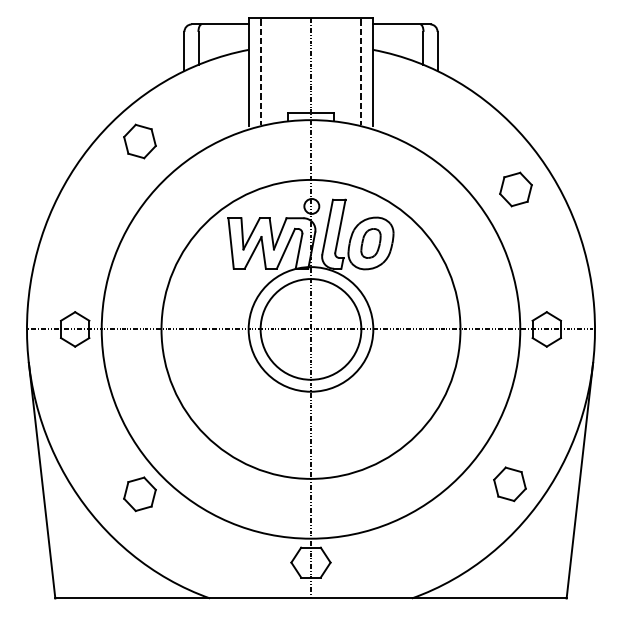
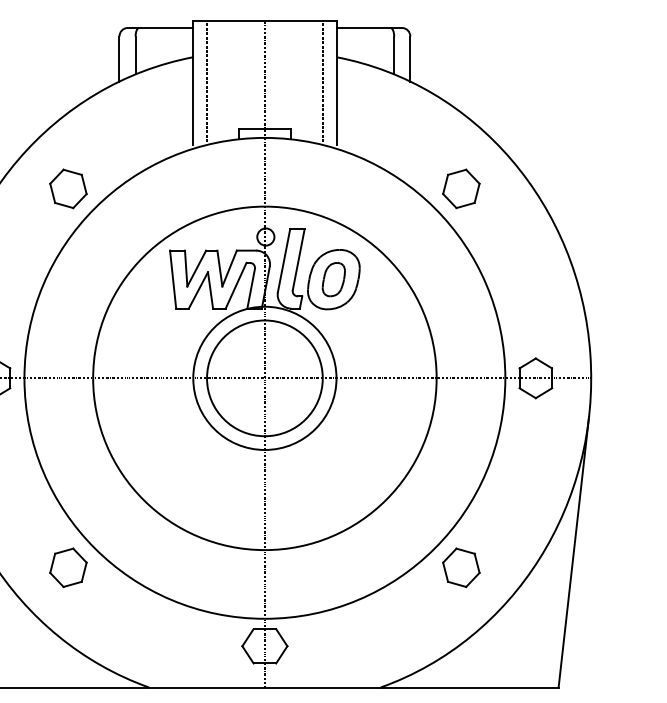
part: (139, 141) -> (67, 188), moved
part: (515, 189) -> (460, 188), moved
part: (509, 484) -> (460, 568), moved

